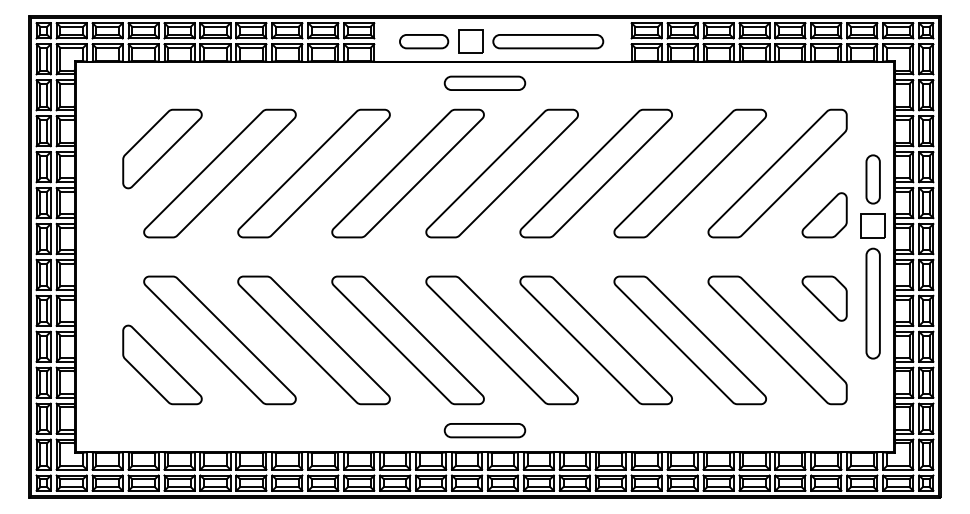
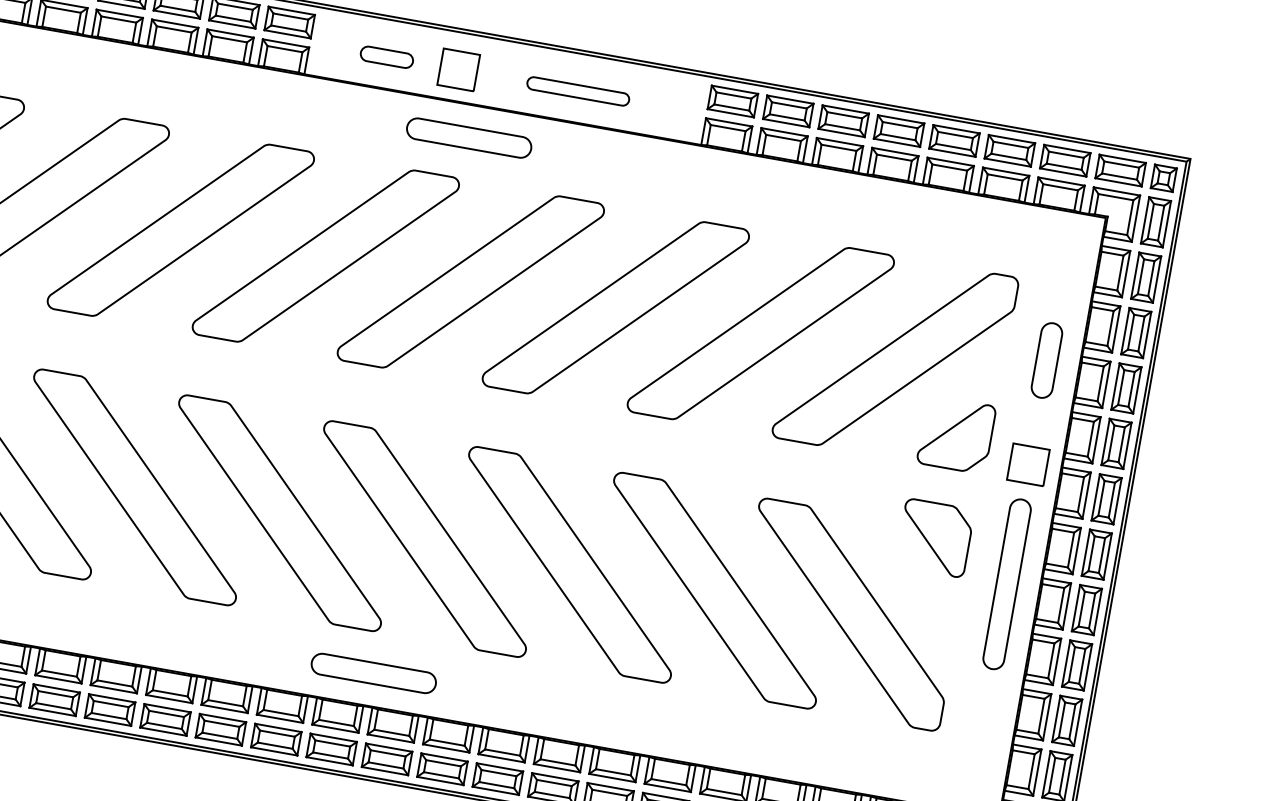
part: (424, 41) -> (387, 56), size x0.7
part: (548, 41) -> (578, 91), size x0.6
part: (872, 179) -> (1045, 360), moved
part: (824, 298) -> (934, 537), moved

